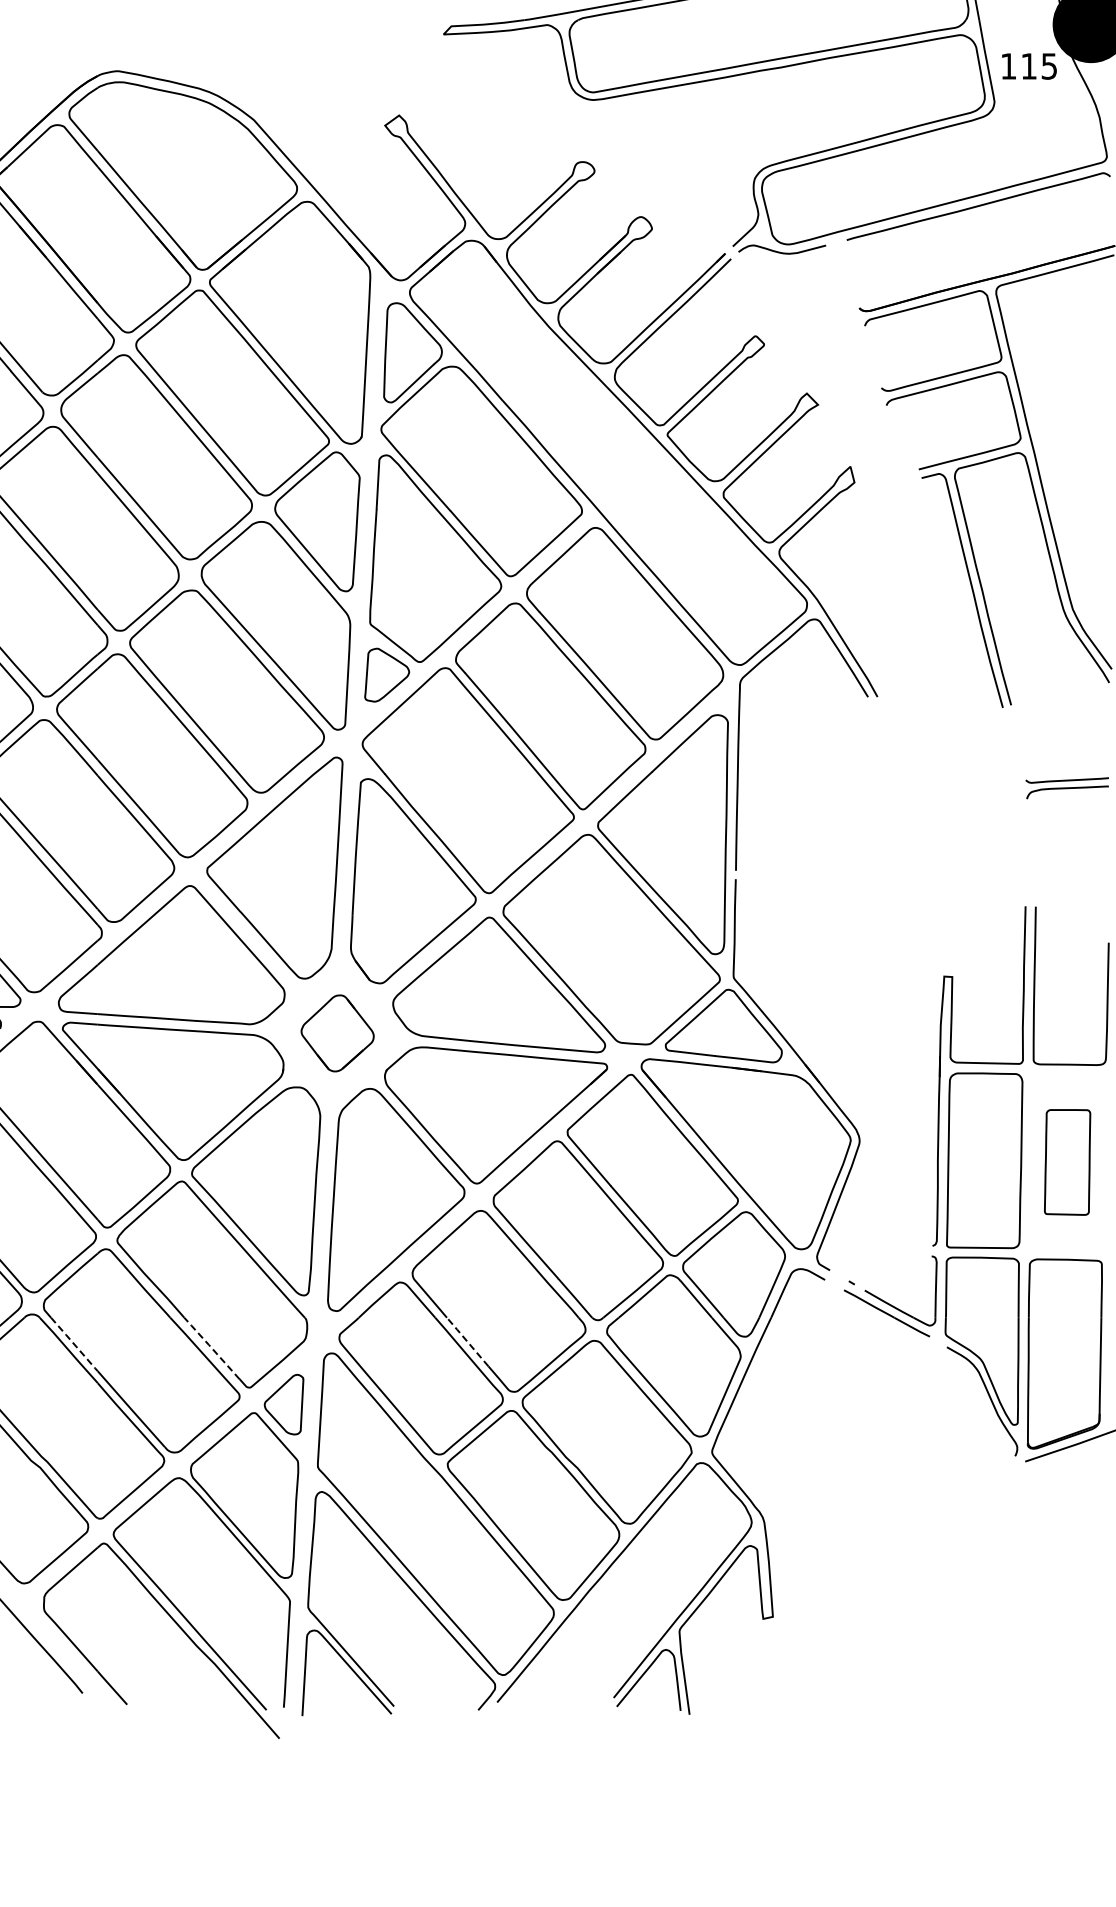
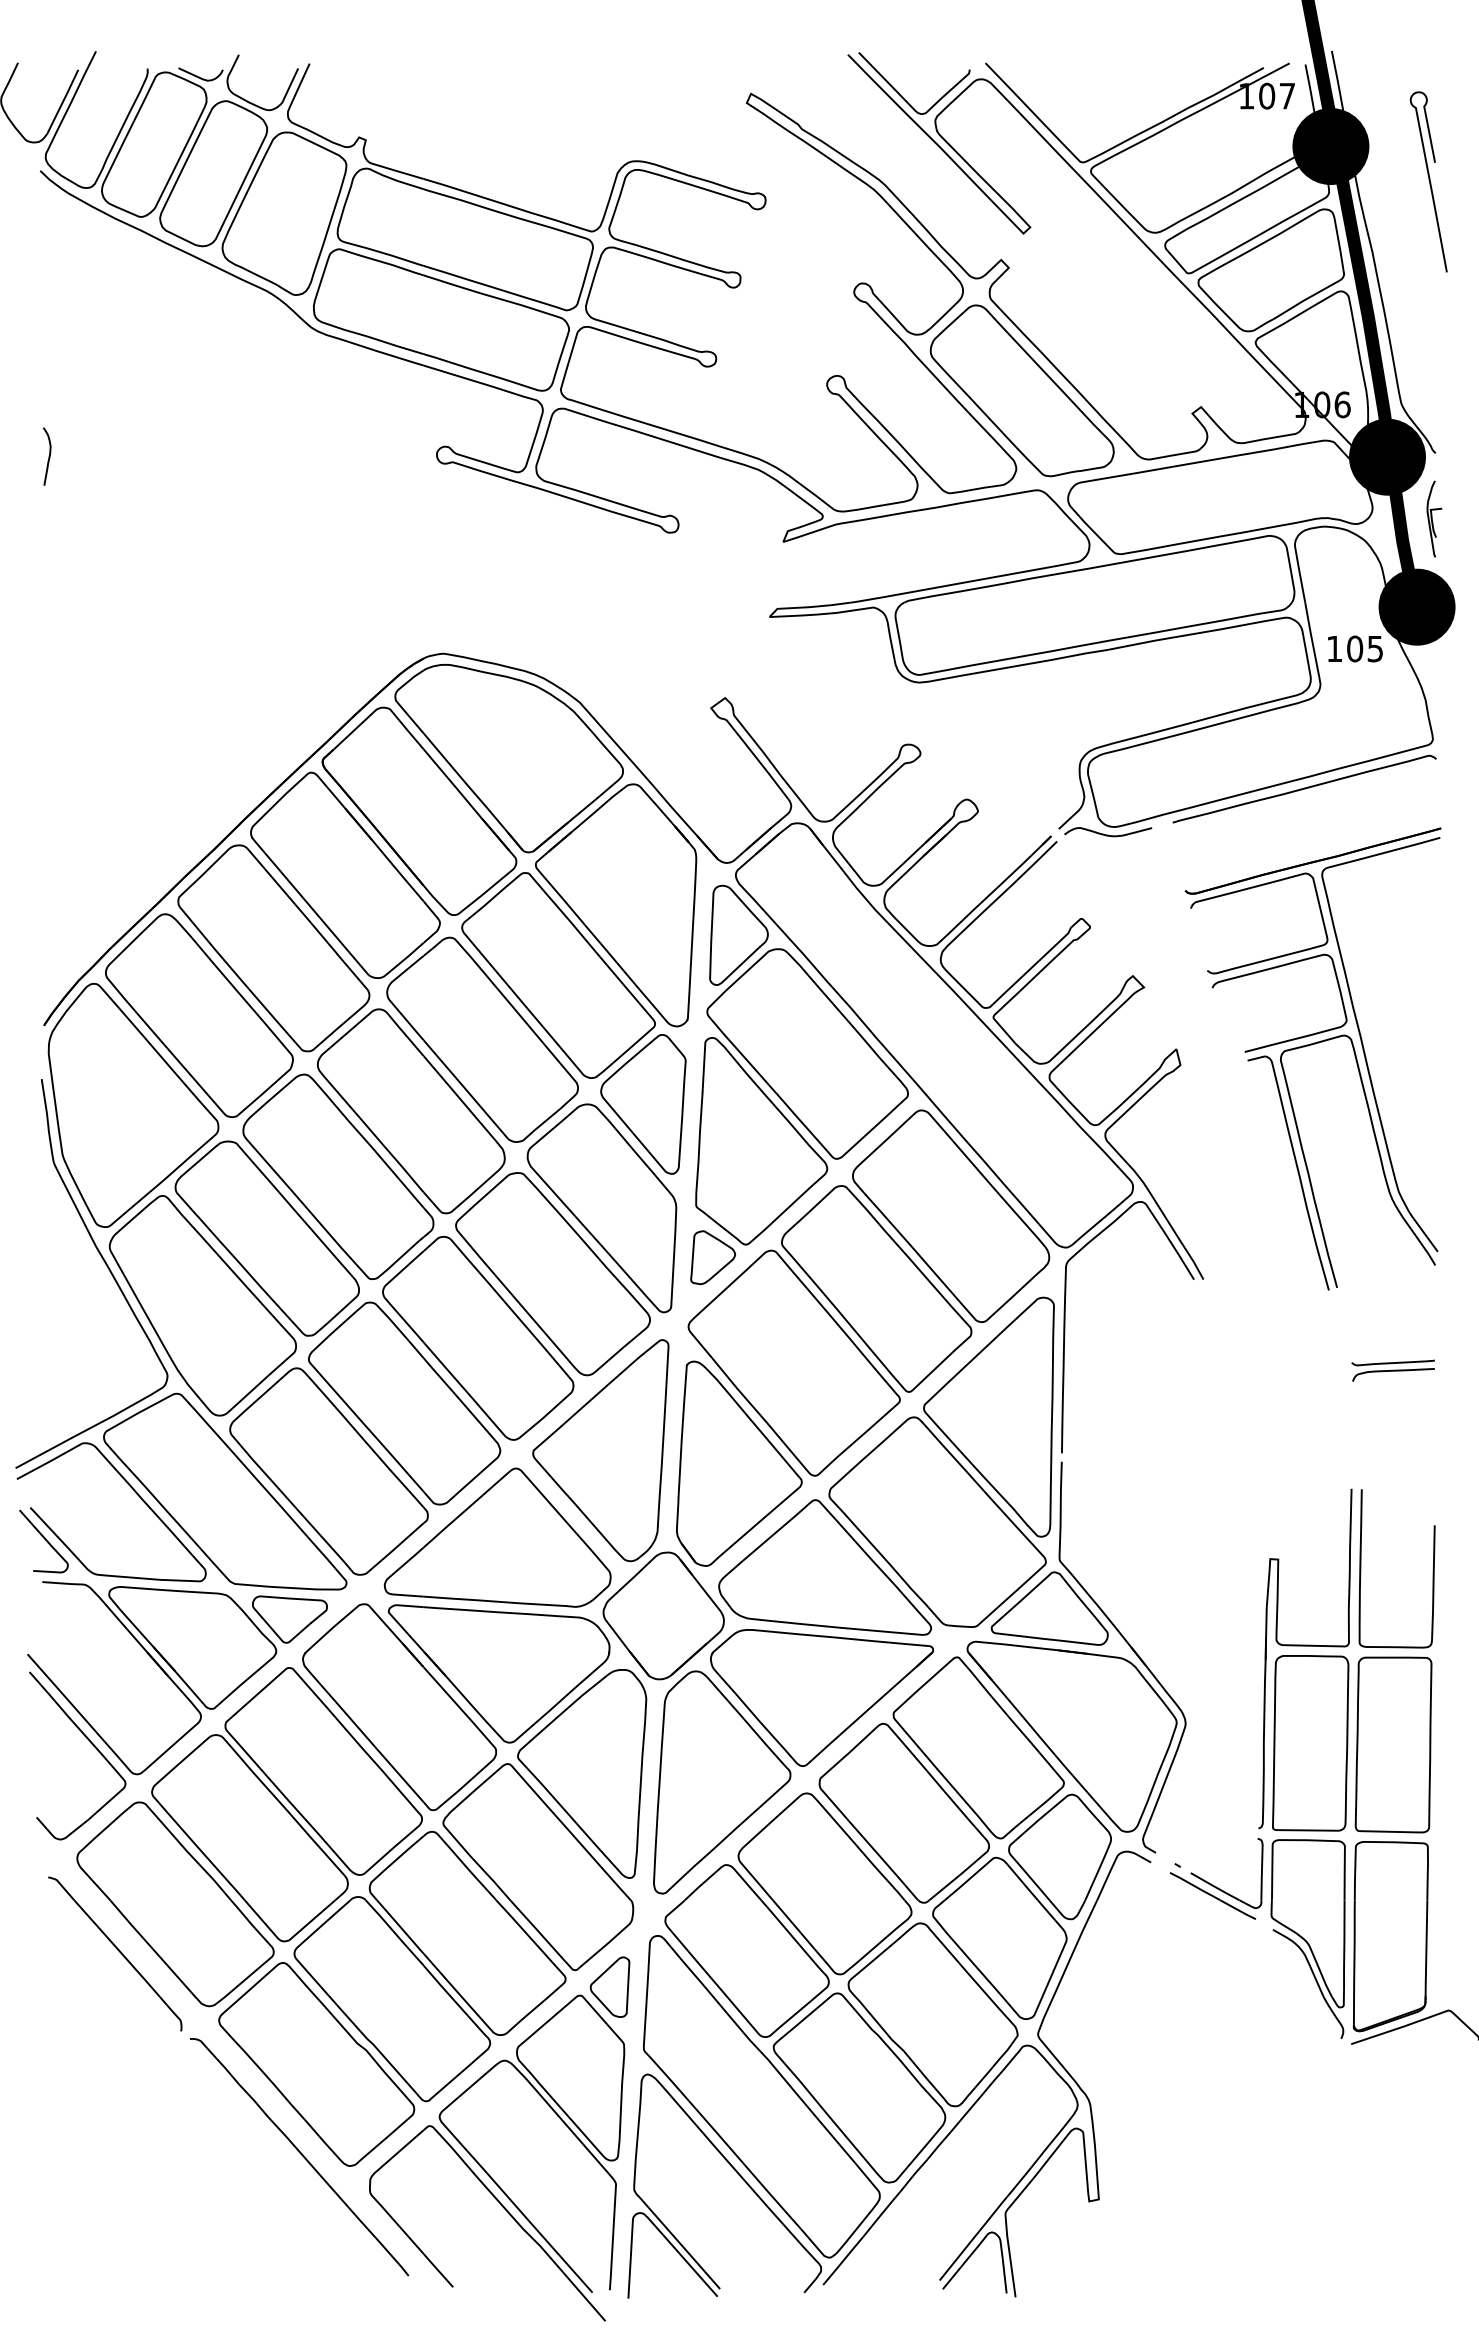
text: (1029, 65) -> (1355, 648), 115 -> 105
part: (337, 1032) -> (663, 1615), size x1.67
part: (1067, 1161) -> (1393, 1744), size x1.67
line: (467, 1341) -> (793, 1924), dashed -> solid
line: (74, 1344) -> (400, 1927), dashed -> solid
line: (210, 1346) -> (536, 1929), dashed -> solid

